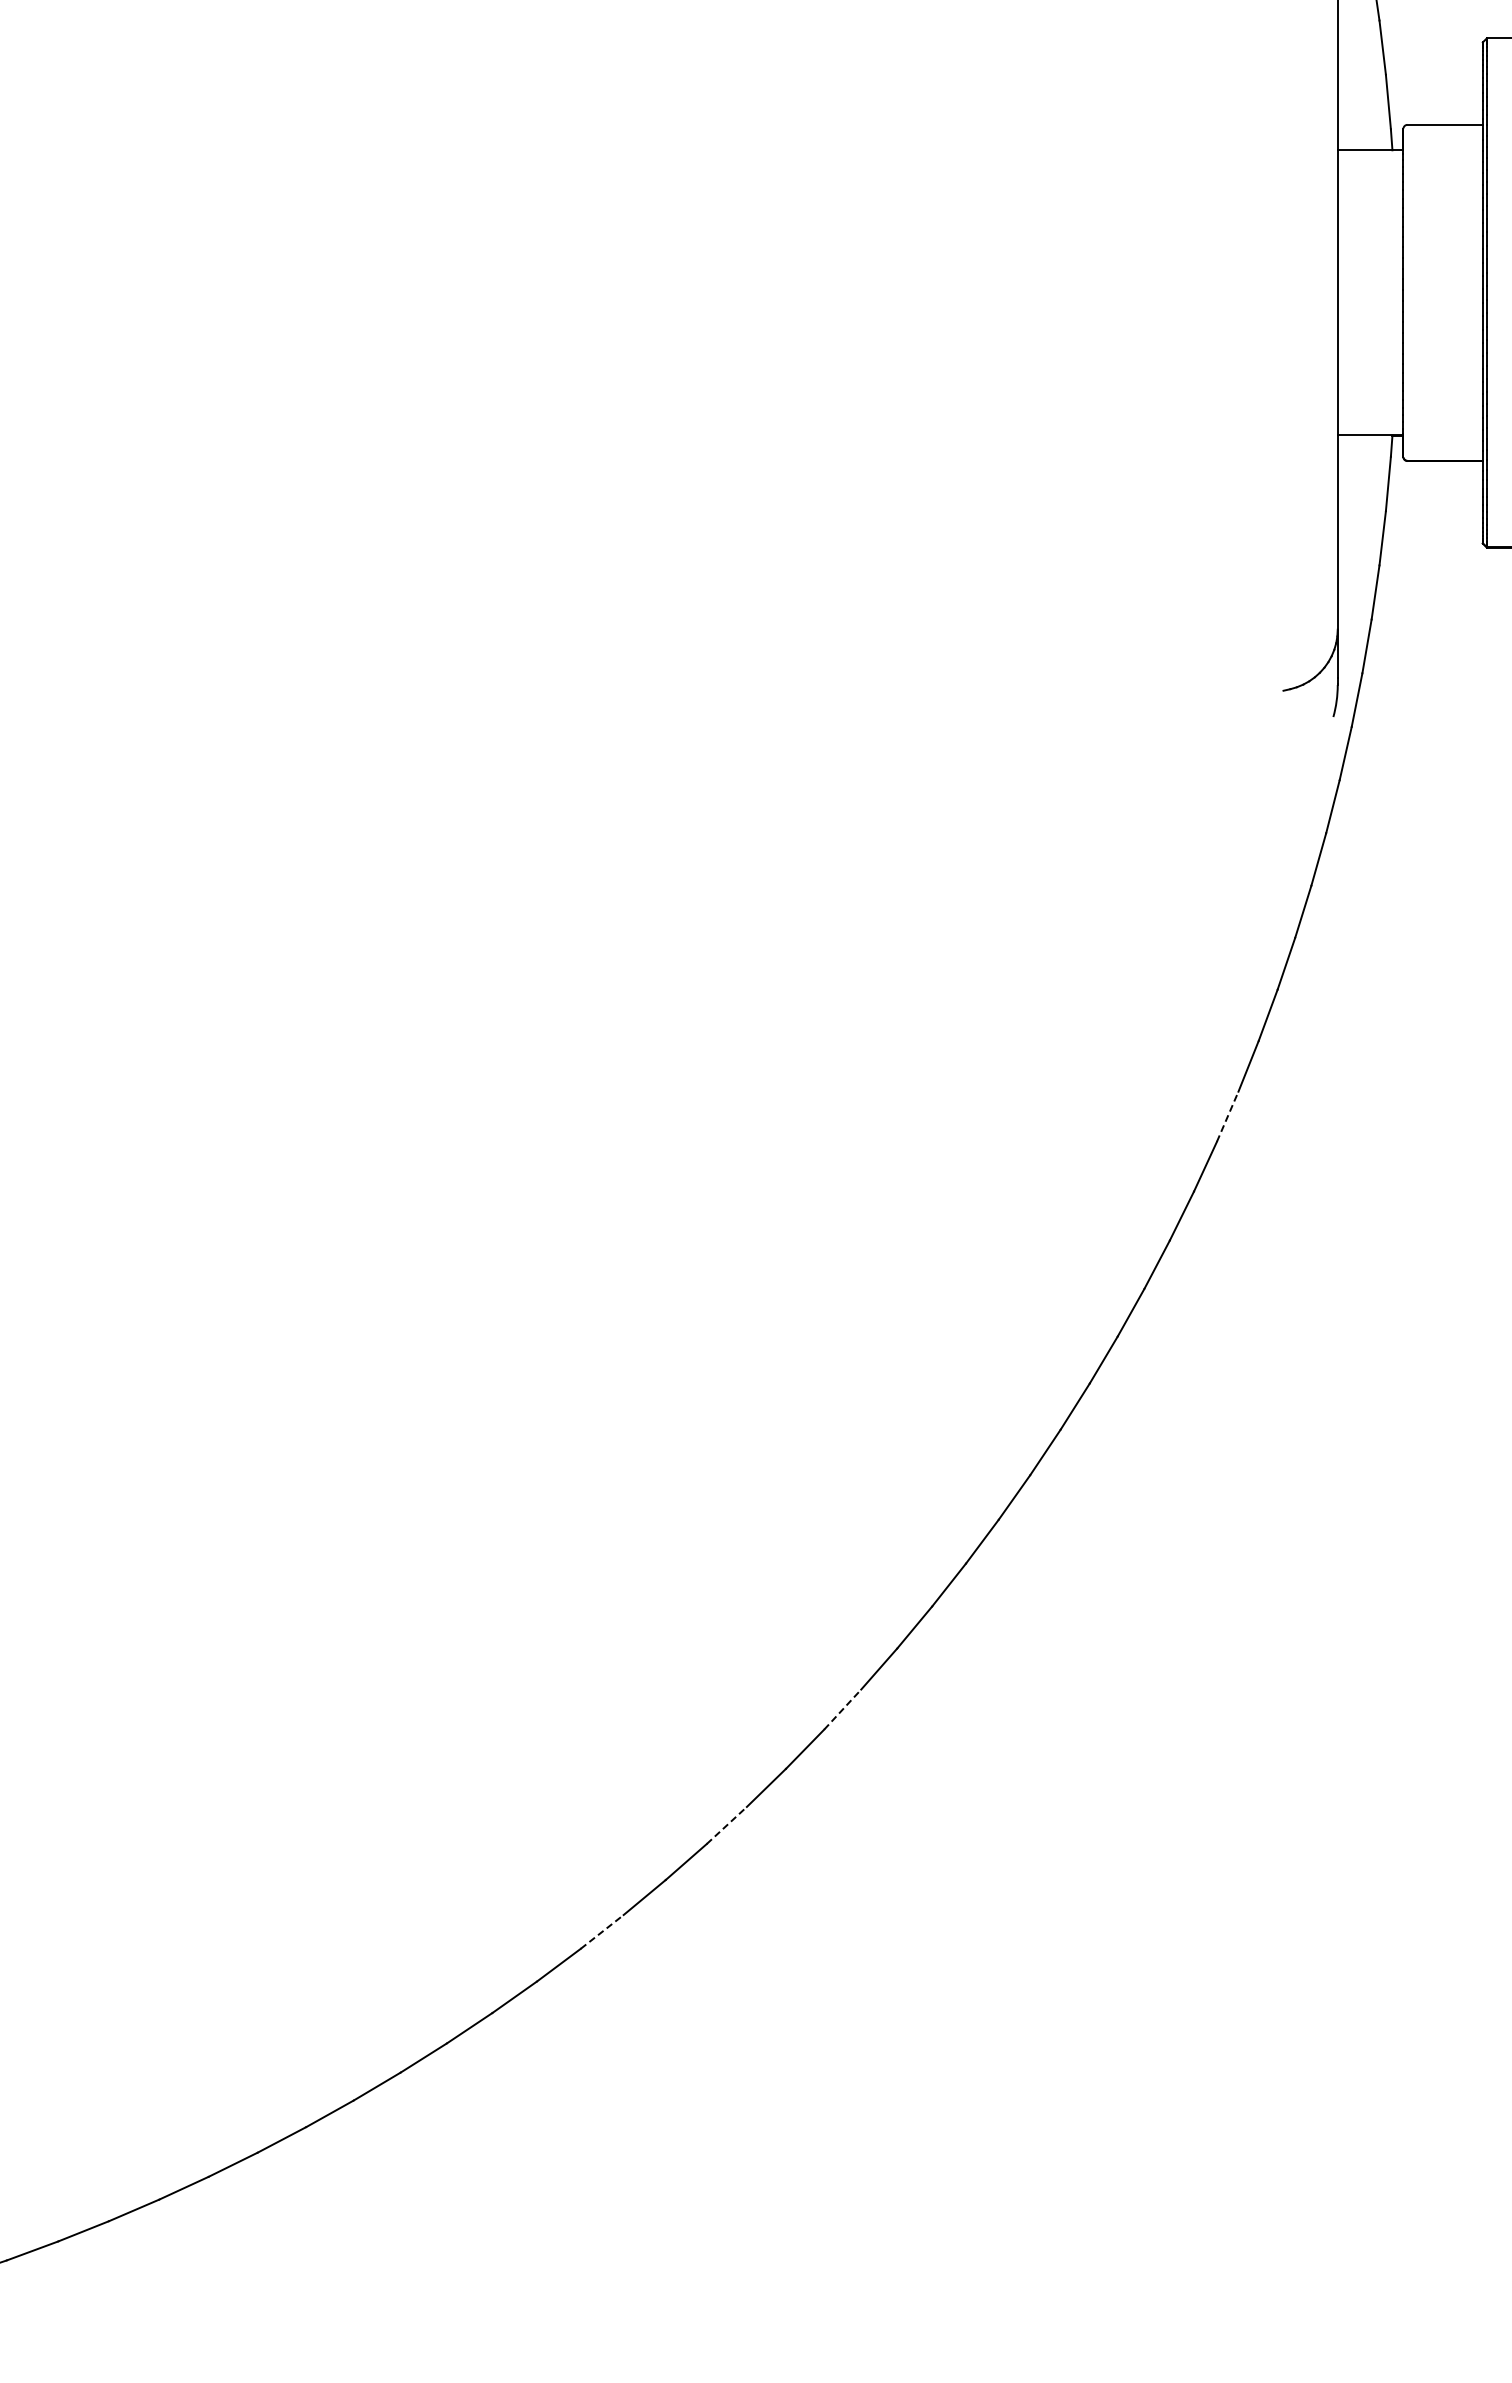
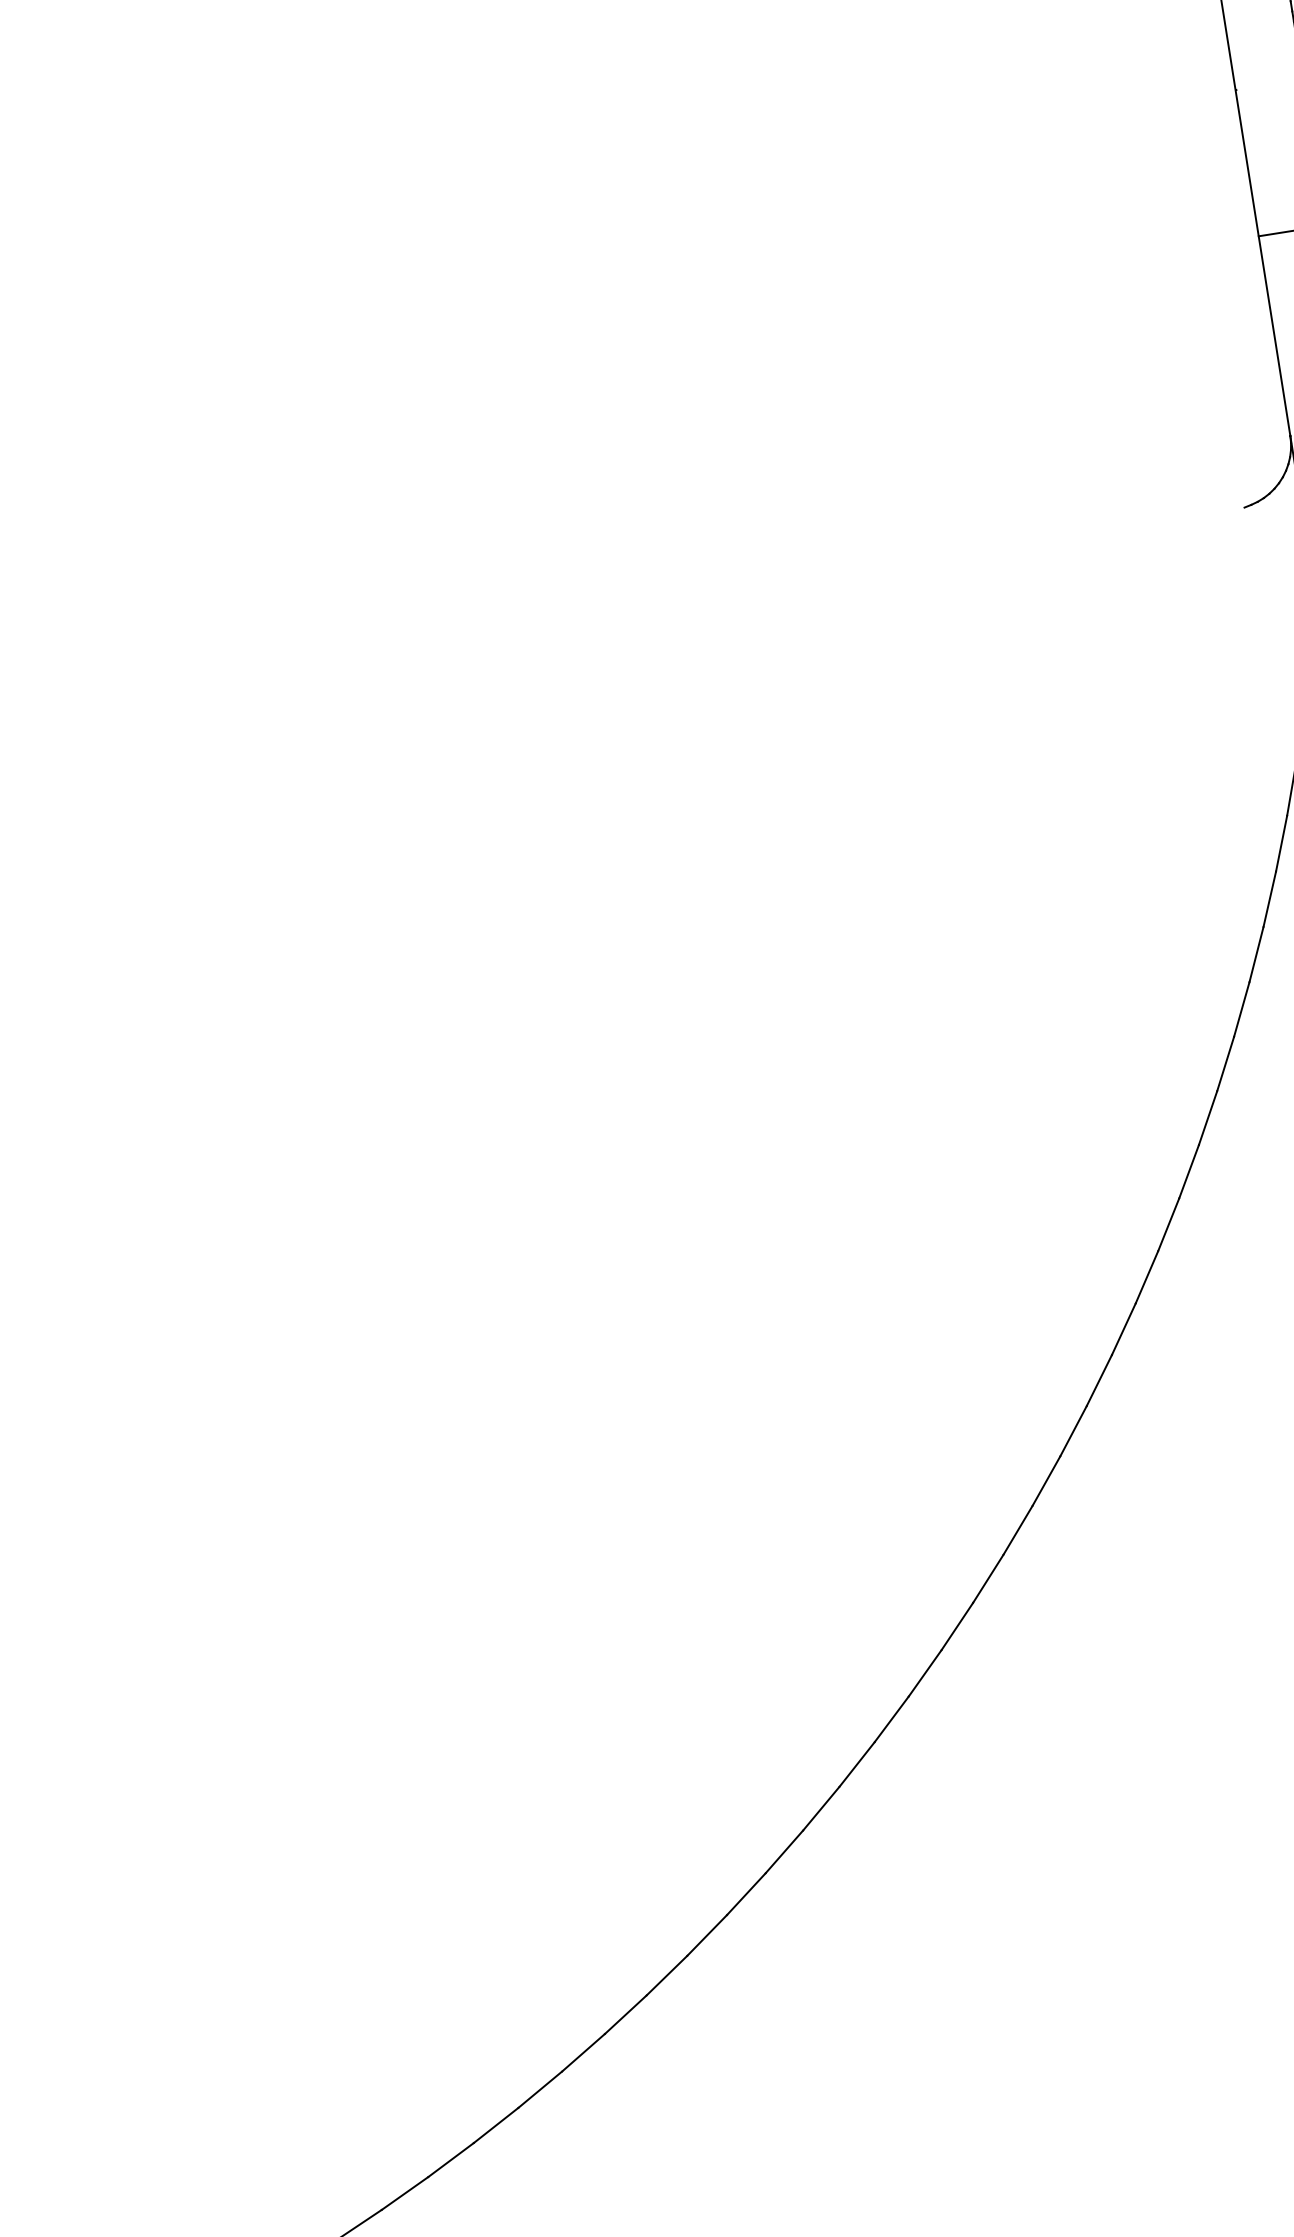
line: (1227, 1116) -> (1256, 954), dashed -> solid
line: (843, 1709) -> (958, 1626), dashed -> solid
line: (727, 1825) -> (857, 1764), dashed -> solid
line: (602, 1931) -> (746, 1893), dashed -> solid

